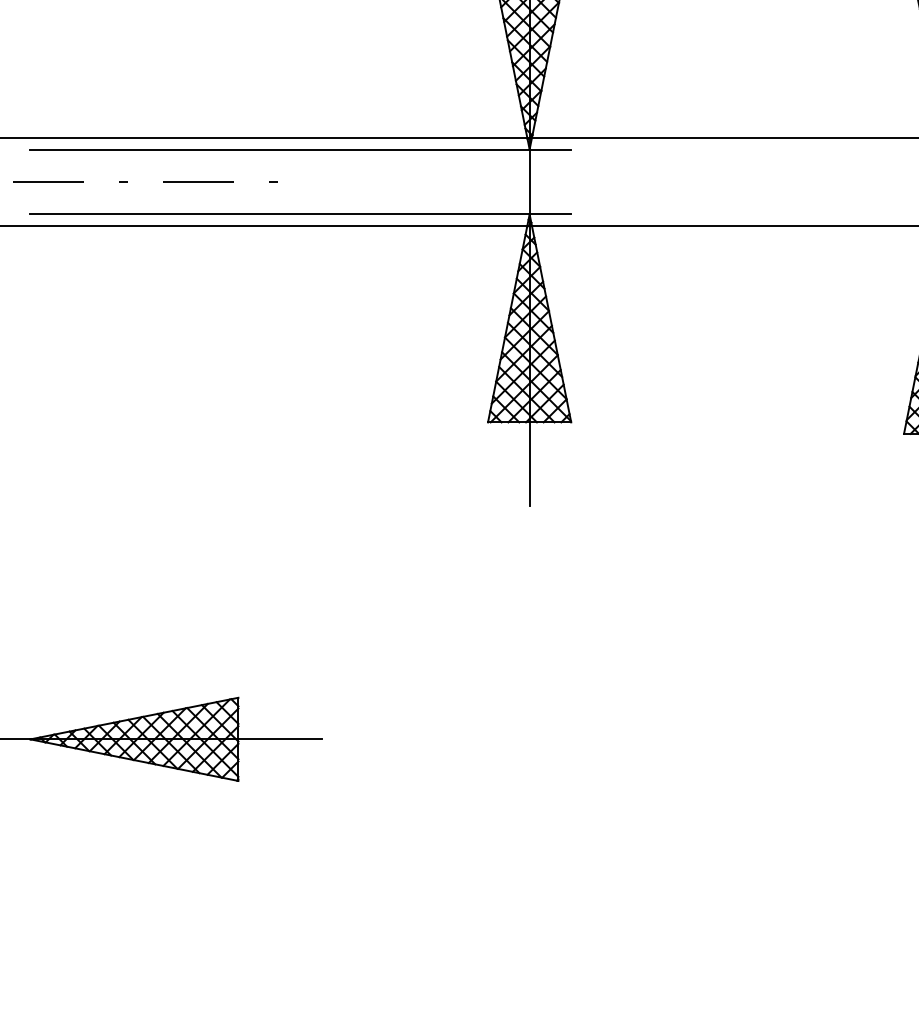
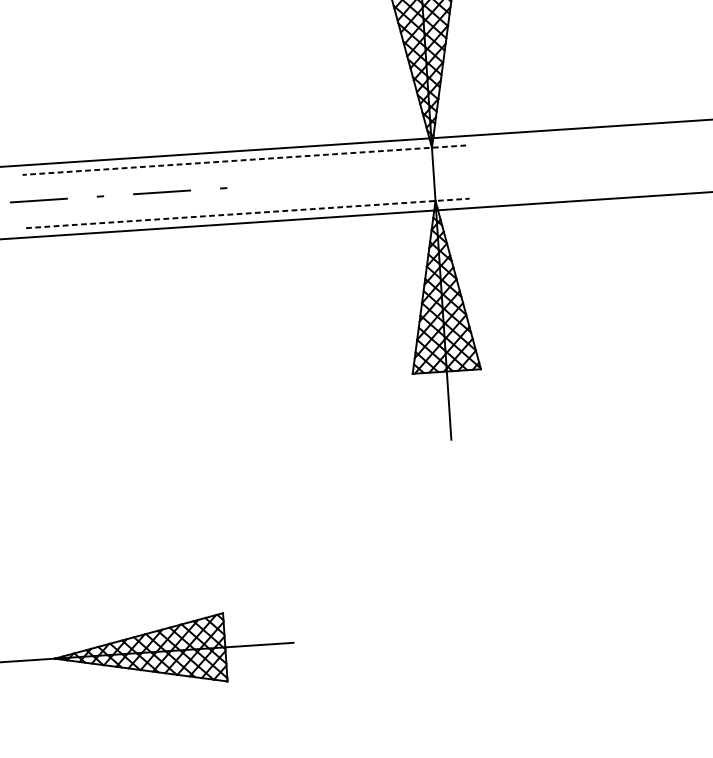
line: (300, 149) -> (244, 160), solid -> dashed
line: (301, 214) -> (248, 213), solid -> dashed

